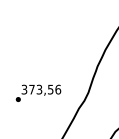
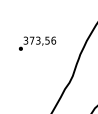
text: (38, 92) -> (37, 43), moved

